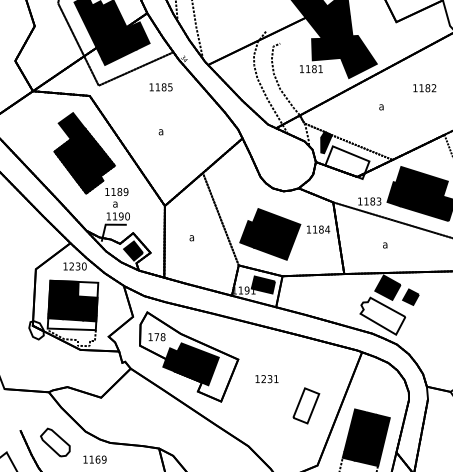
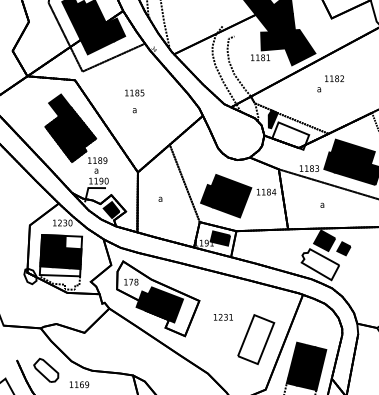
text: (160, 86) -> (134, 92), moved
text: (424, 87) -> (334, 78), moved
part: (306, 405) -> (256, 339), size x1.67

